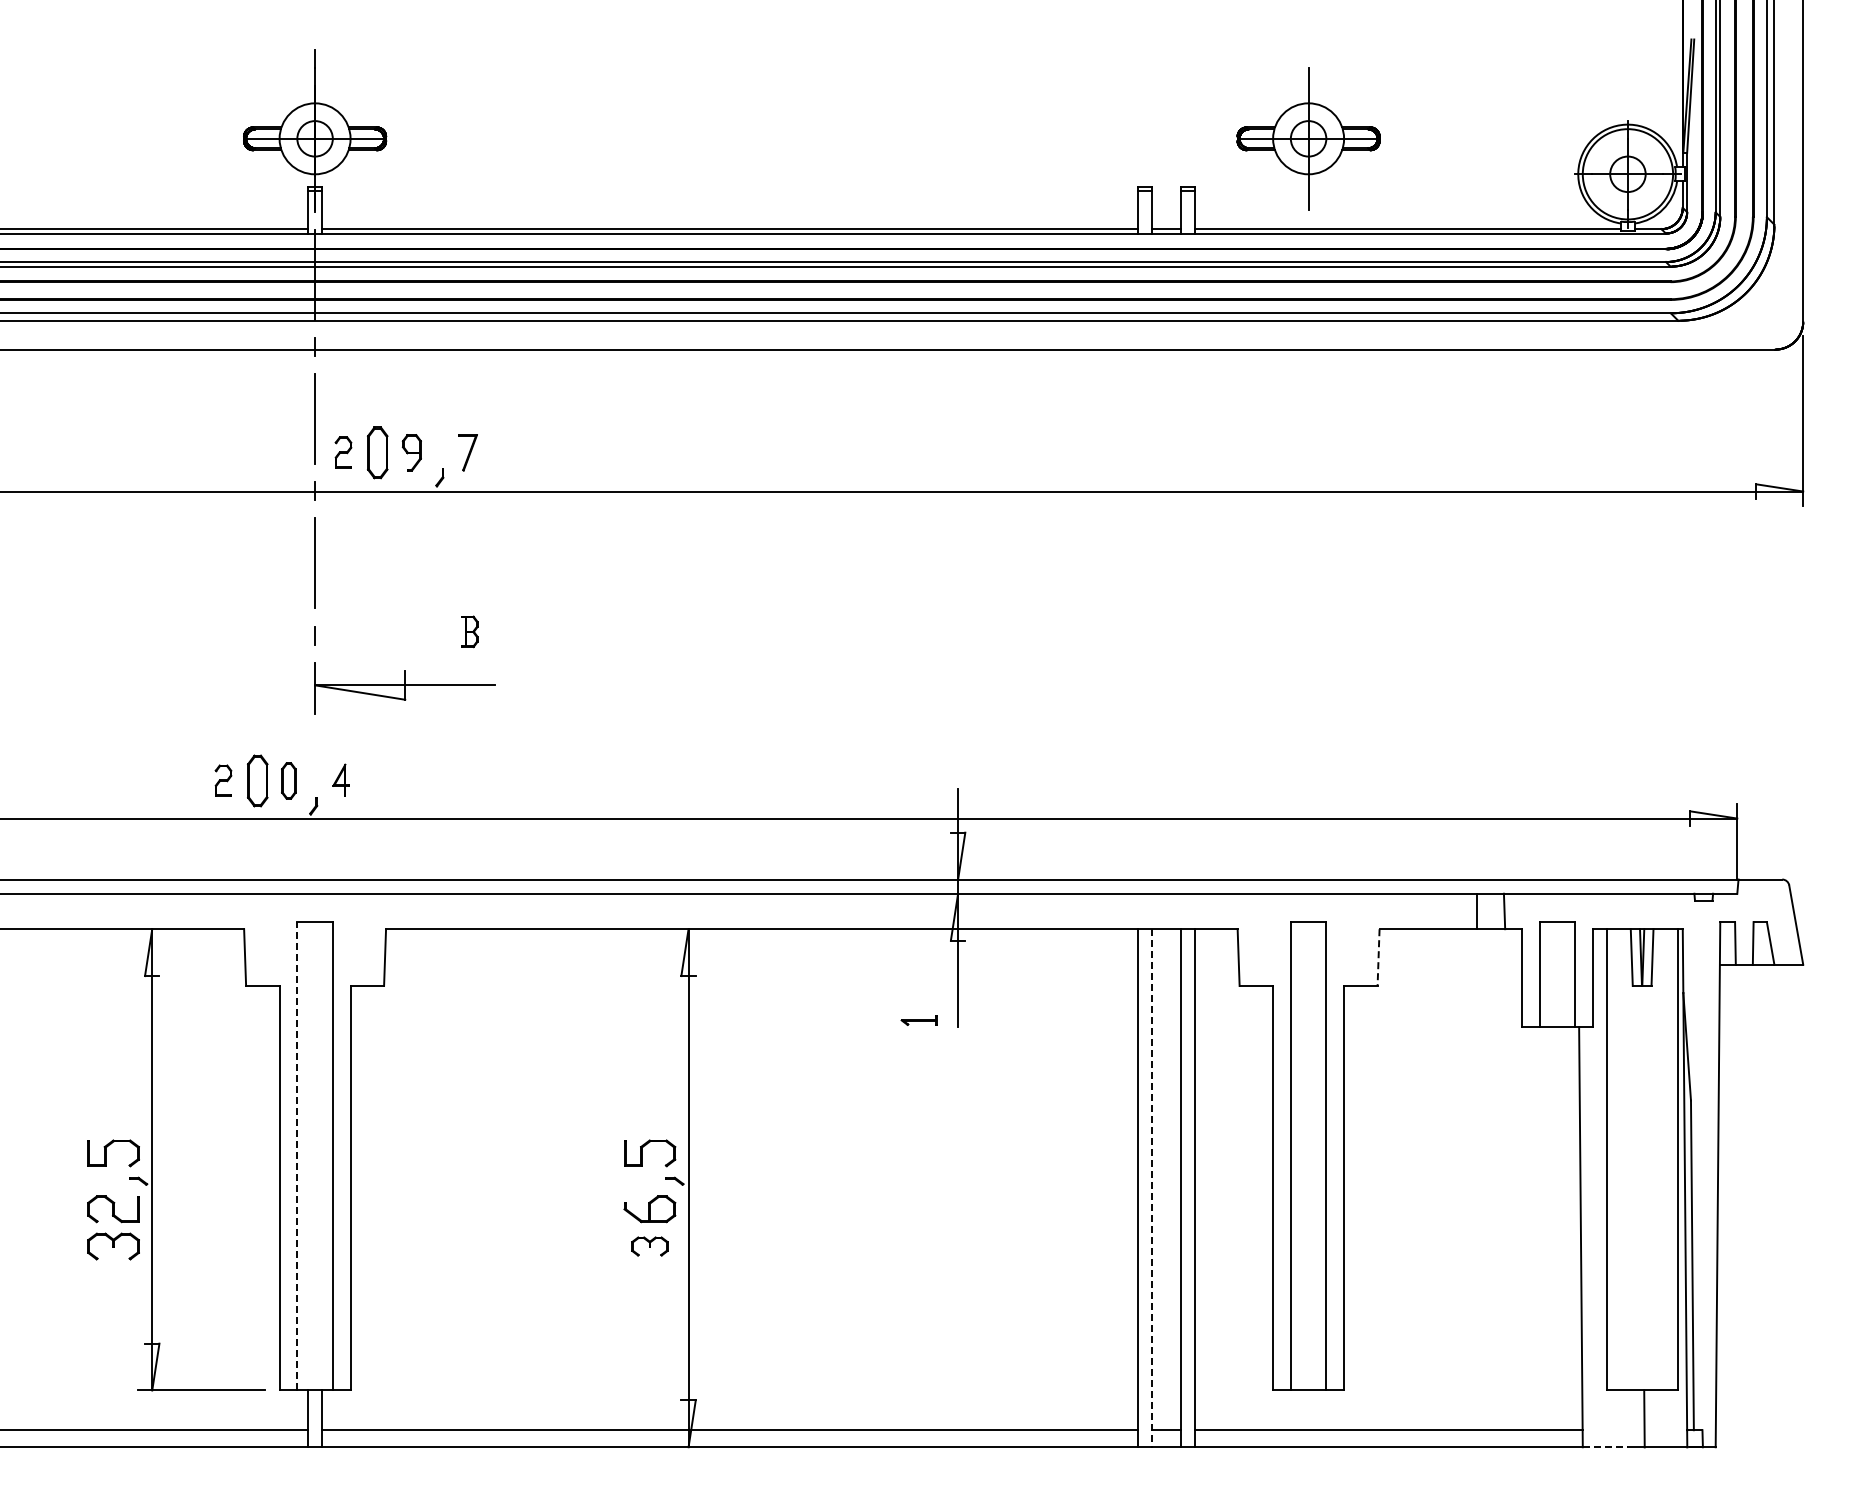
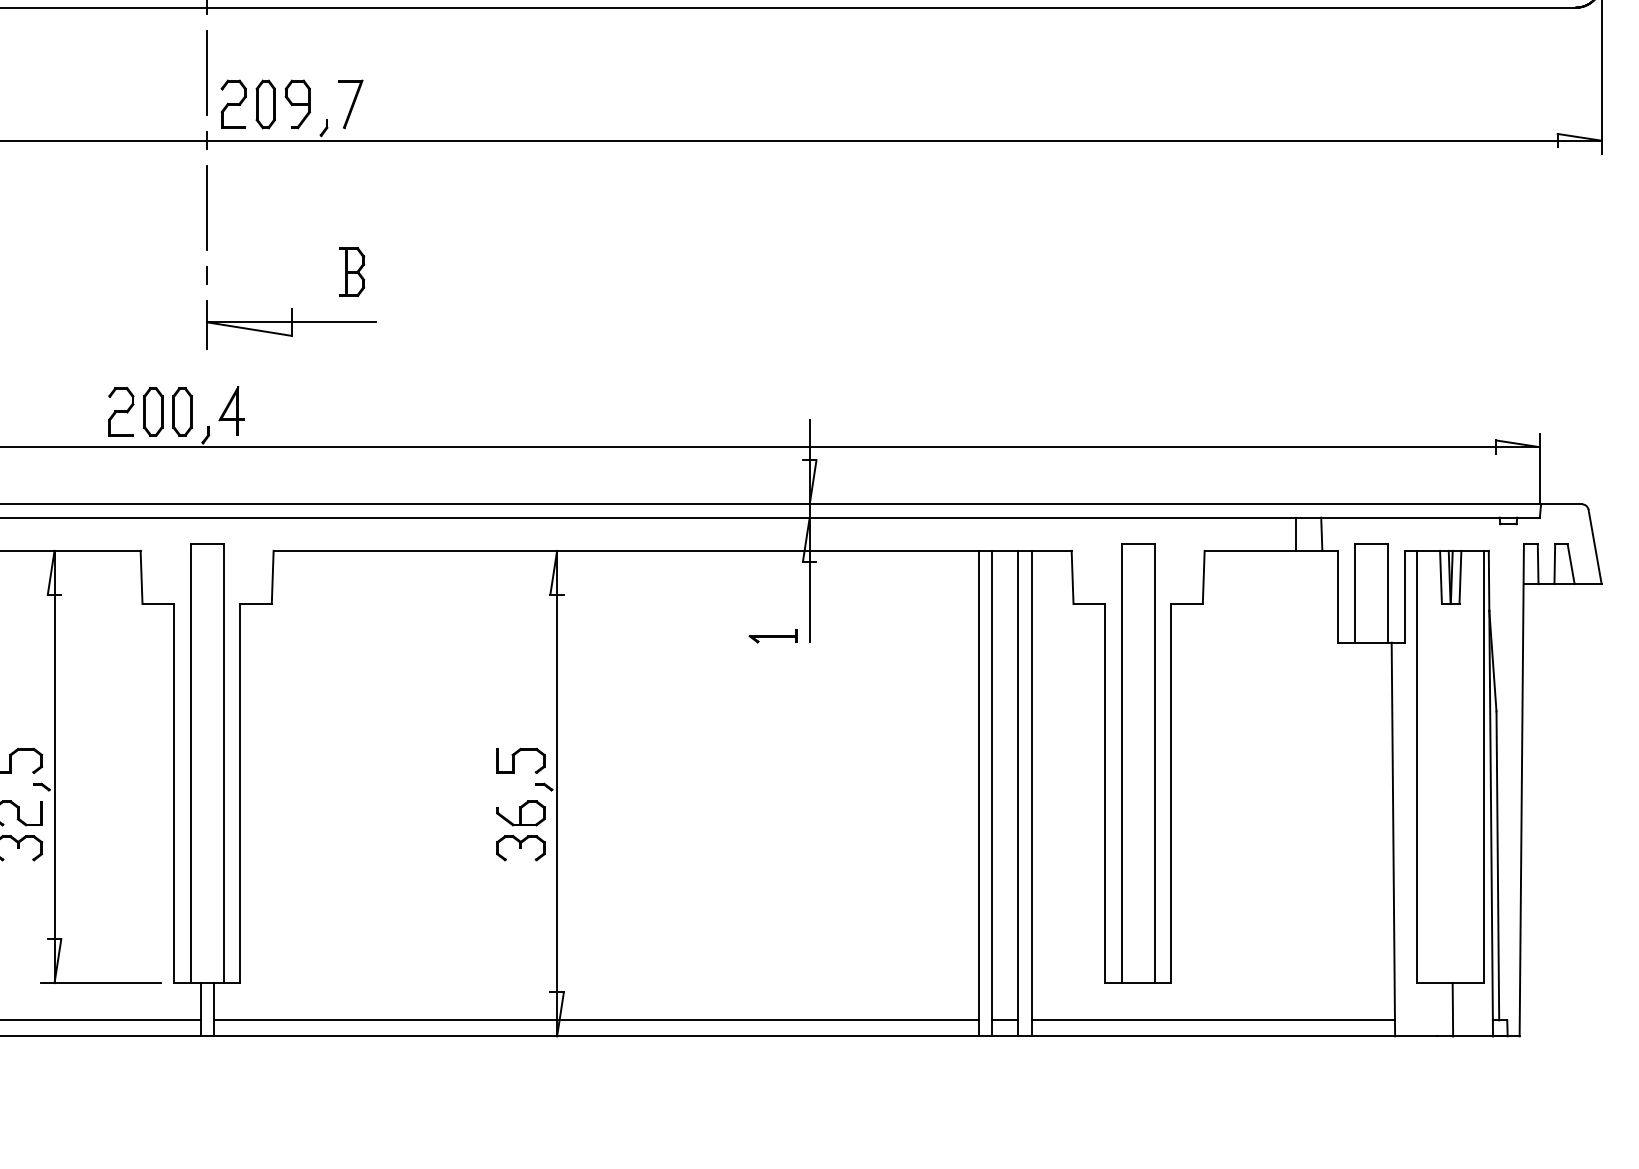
part: (343, 452) -> (233, 104), size x1.67
part: (411, 452) -> (297, 104), size x1.43
part: (467, 452) -> (349, 104), size x1.43
part: (469, 631) -> (351, 271), size x1.67
part: (340, 779) -> (230, 410), size x1.67
part: (223, 780) -> (121, 411), size x1.67
part: (288, 780) -> (182, 411), size x1.43
line: (1378, 958) -> (1203, 578), dashed -> solid
part: (919, 1020) -> (773, 636), size x1.43
line: (297, 1155) -> (190, 762), dashed -> solid
line: (1152, 1188) -> (991, 793), dashed -> solid
part: (649, 1246) -> (520, 848), size x1.43
line: (1605, 1447) -> (1416, 1036), dashed -> solid

